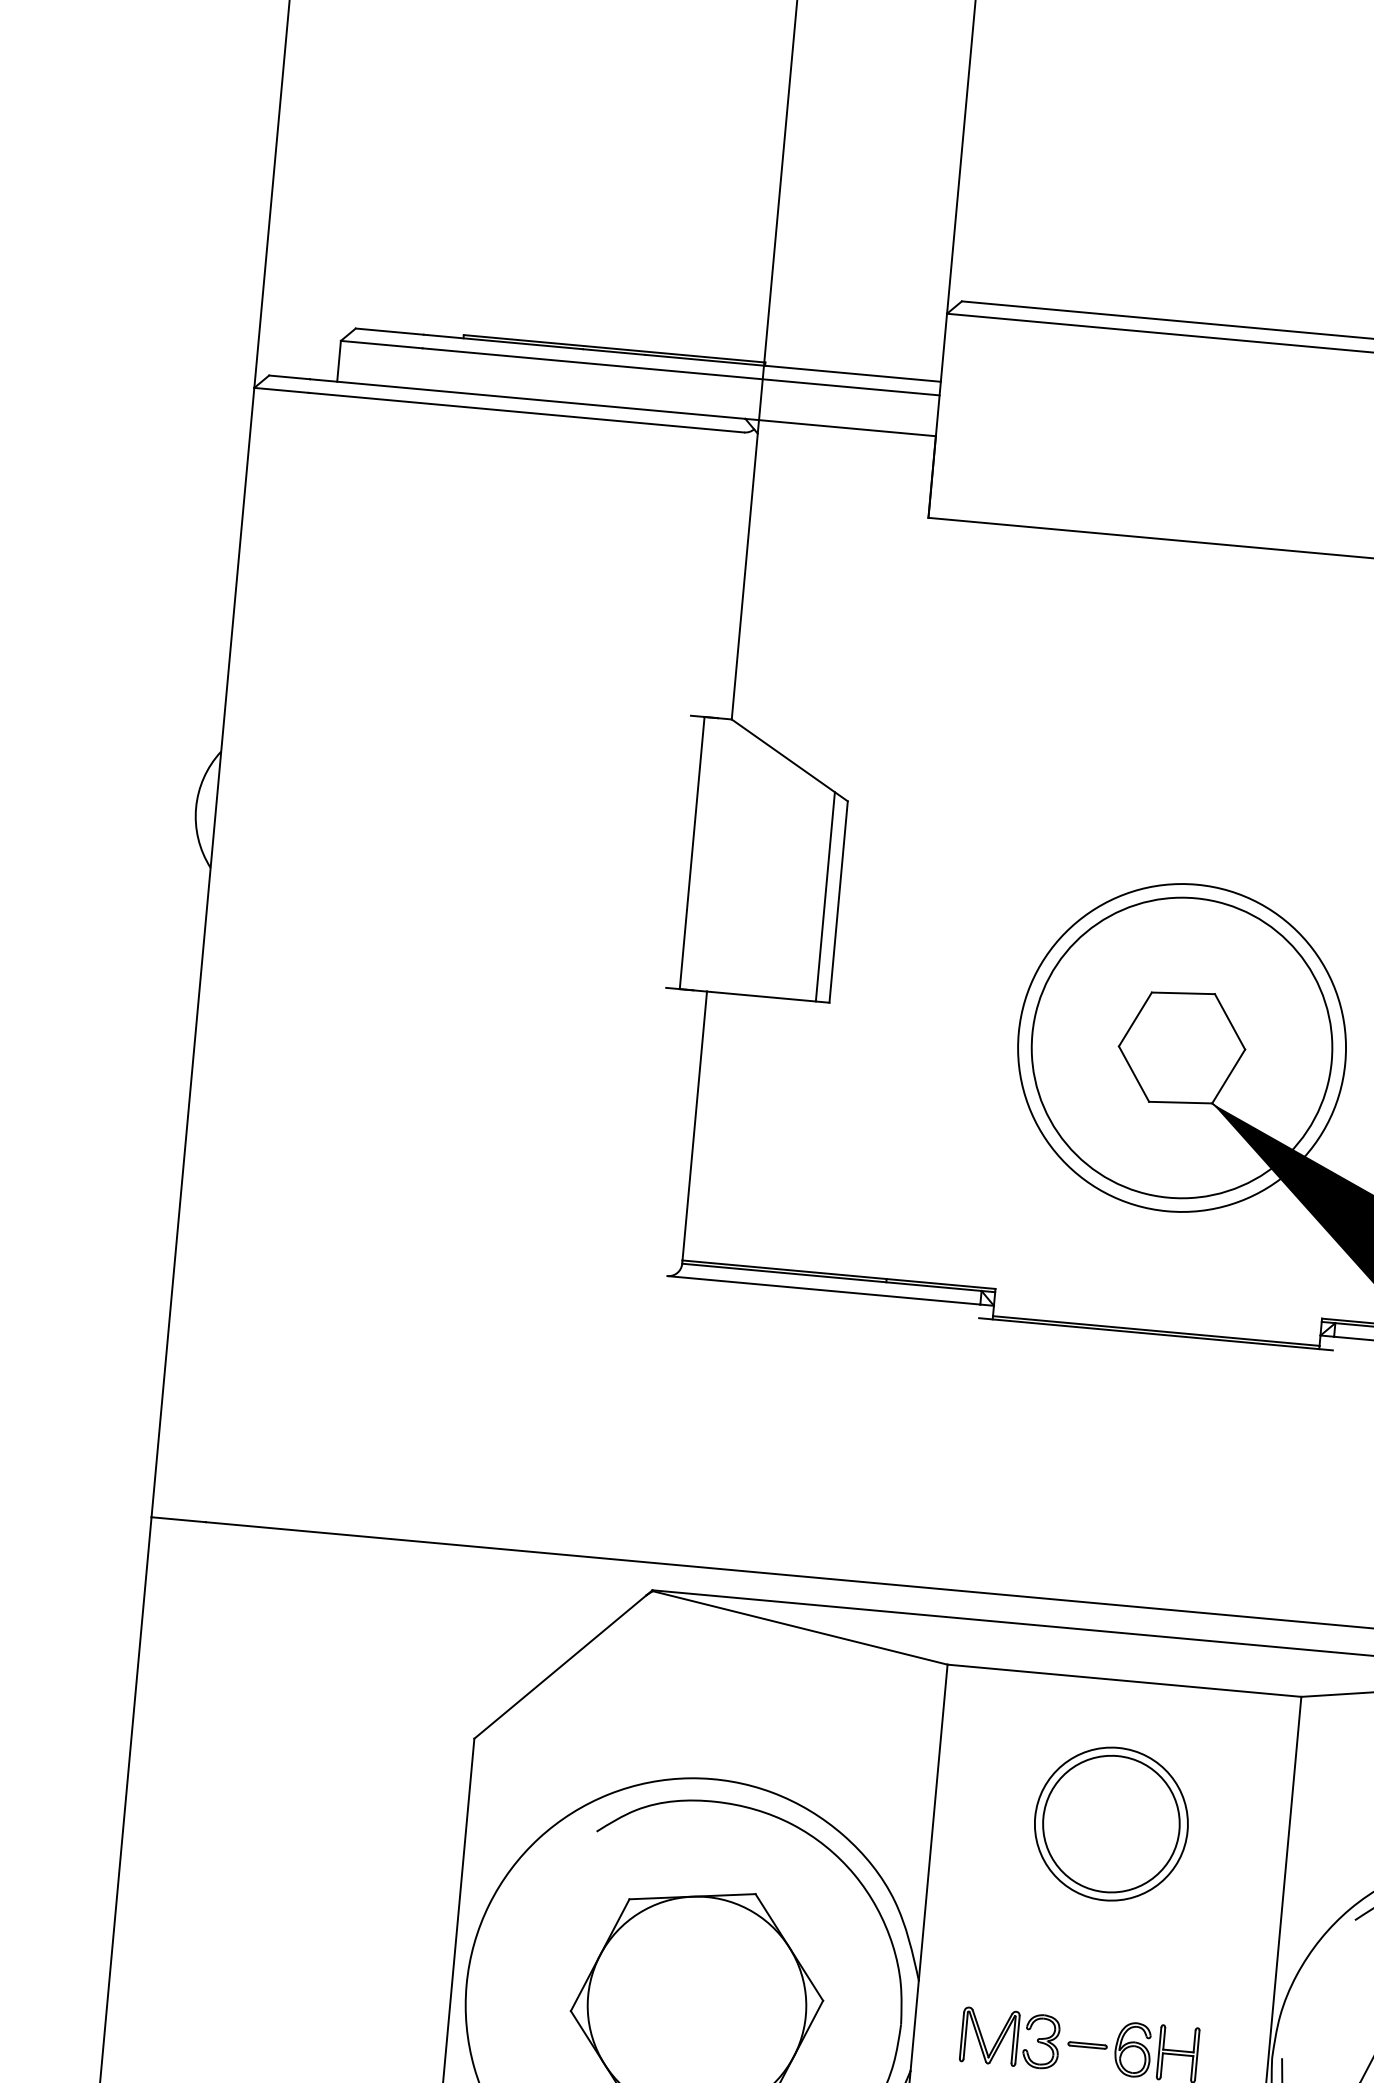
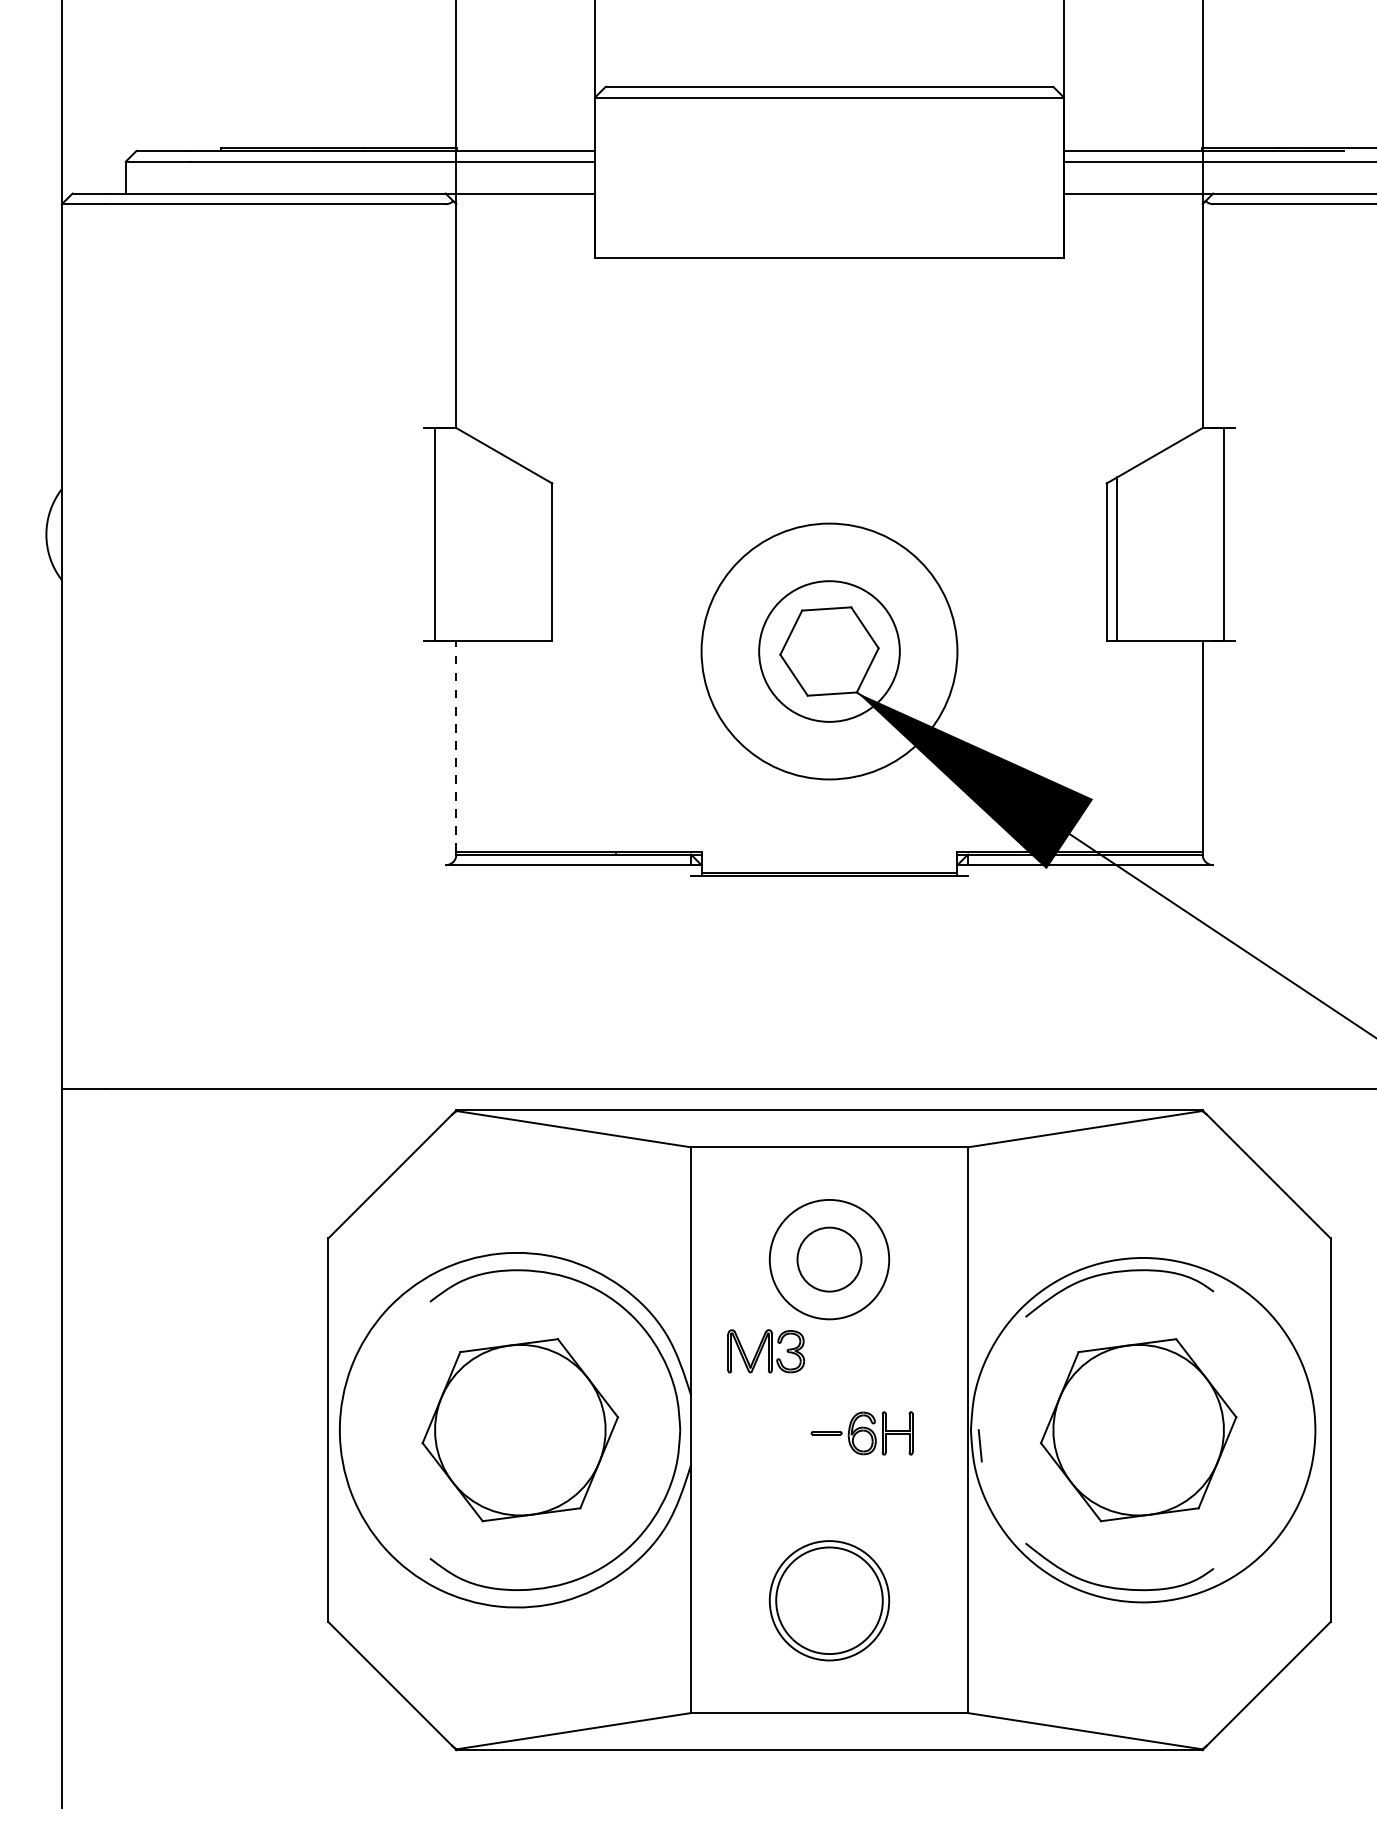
line: (825, 897) -> (541, 559), removed
circle: (1182, 1047) -> (829, 651), size x0.6
line: (694, 1125) -> (456, 746), solid -> dashed
circle: (1111, 1823) -> (829, 1259), size x0.6
part: (1010, 2038) -> (766, 1351), moved

